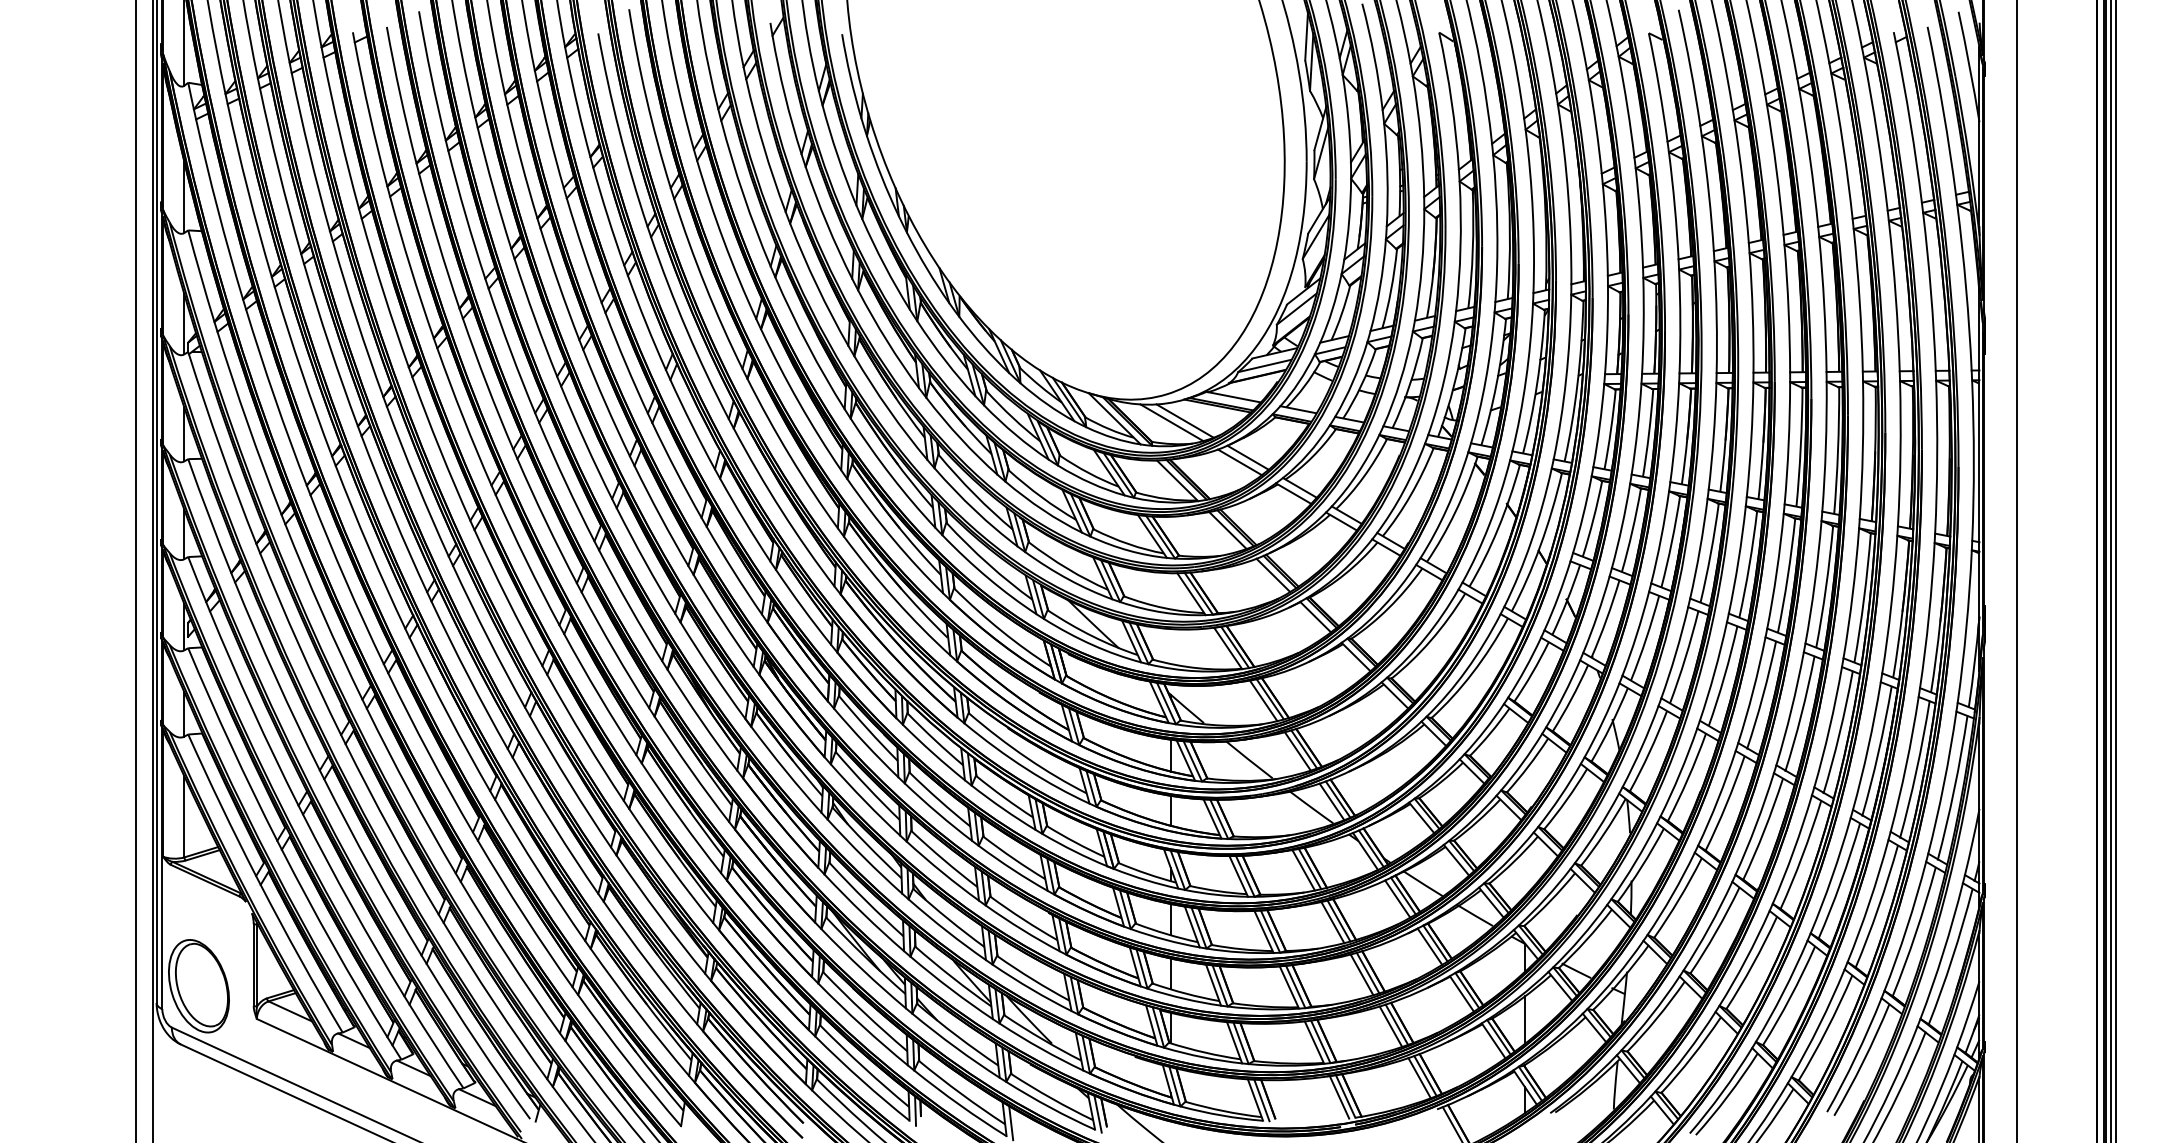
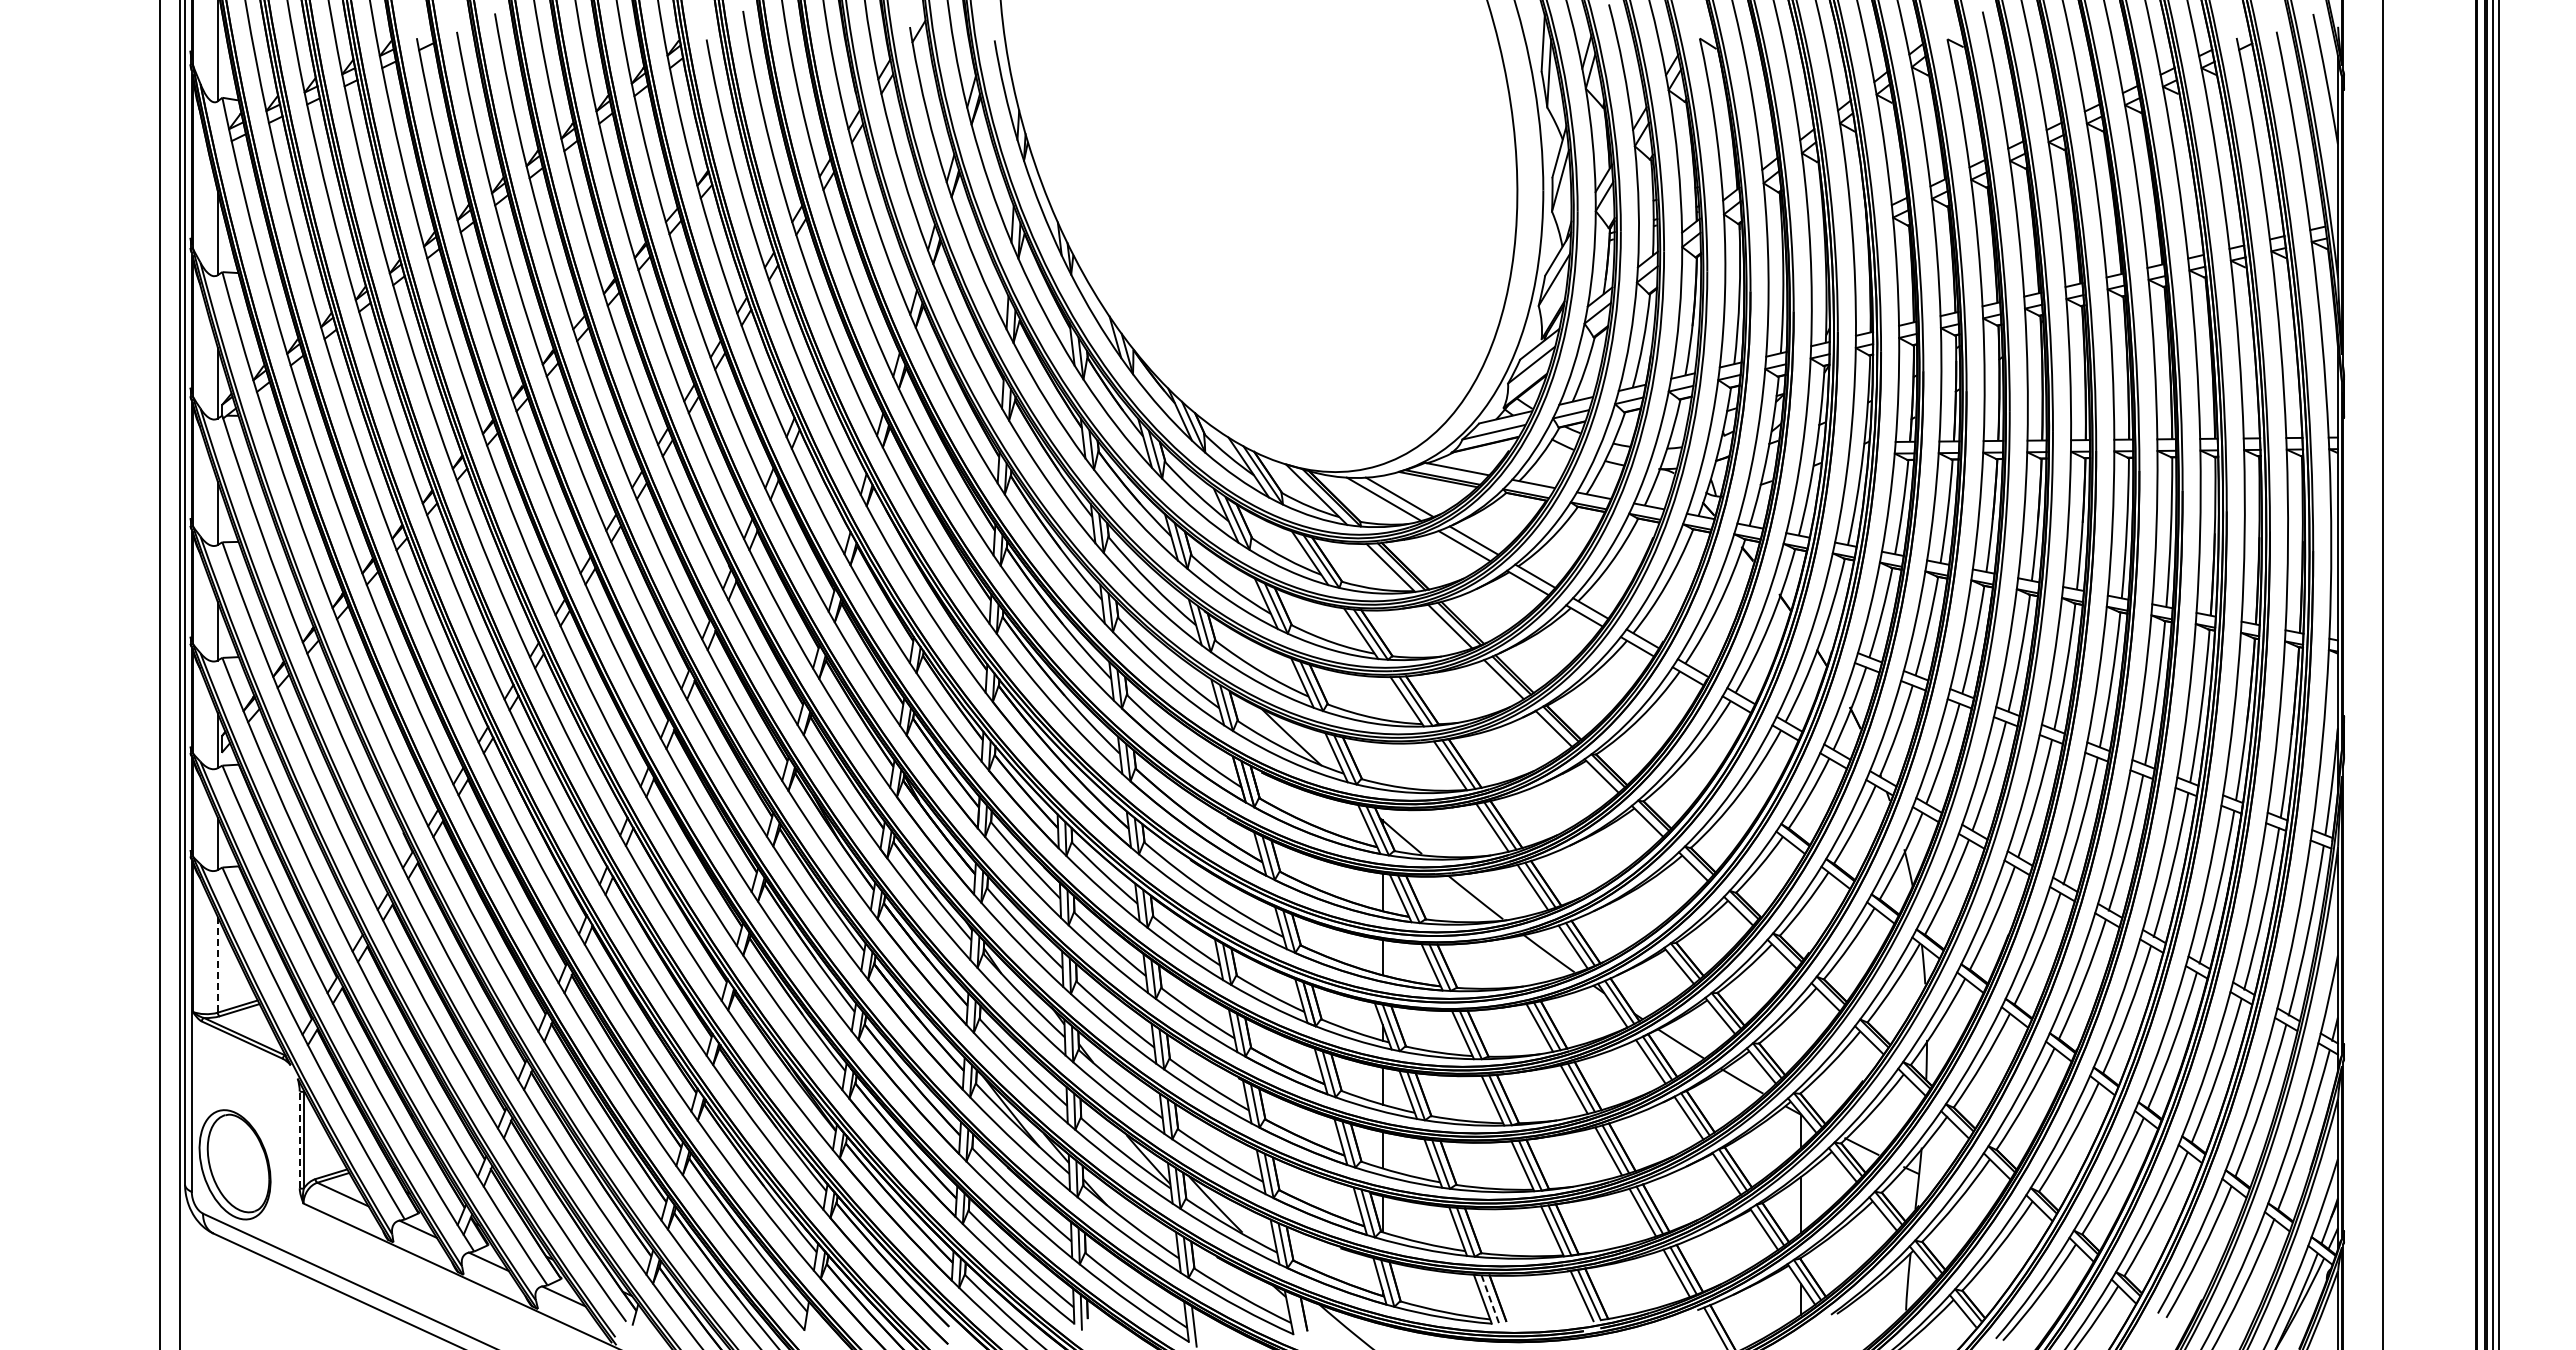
line: (184, 816) -> (217, 964), solid -> dashed
line: (253, 964) -> (299, 1139), solid -> dashed
line: (1261, 1101) -> (1490, 1300), solid -> dashed
line: (1097, 1113) -> (1296, 1315), removed

